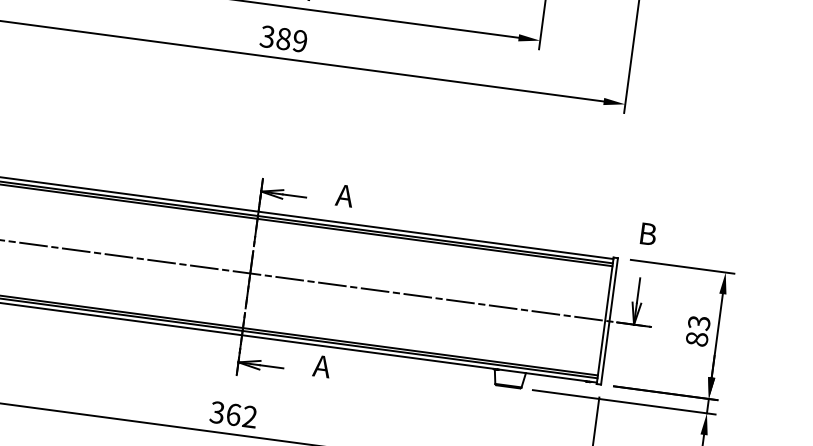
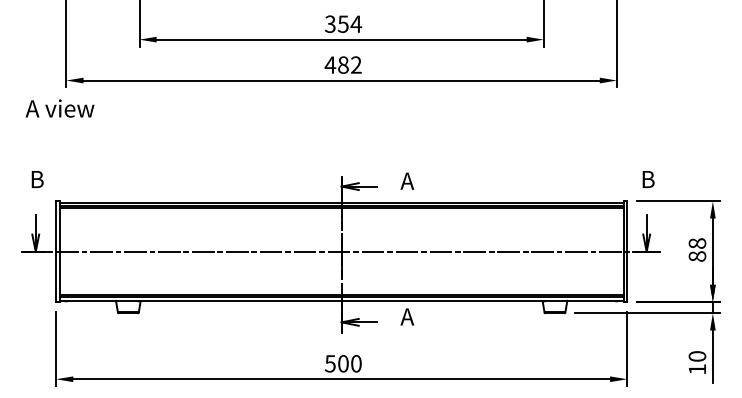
text: (282, 38) -> (342, 64), 389 -> 482
text: (699, 322) -> (697, 243), 83 -> 88
text: (233, 414) -> (343, 363), 362 -> 500

